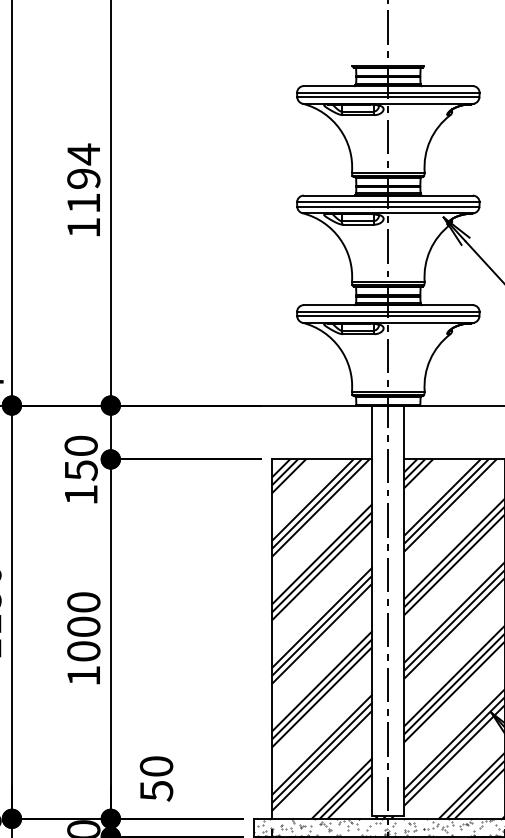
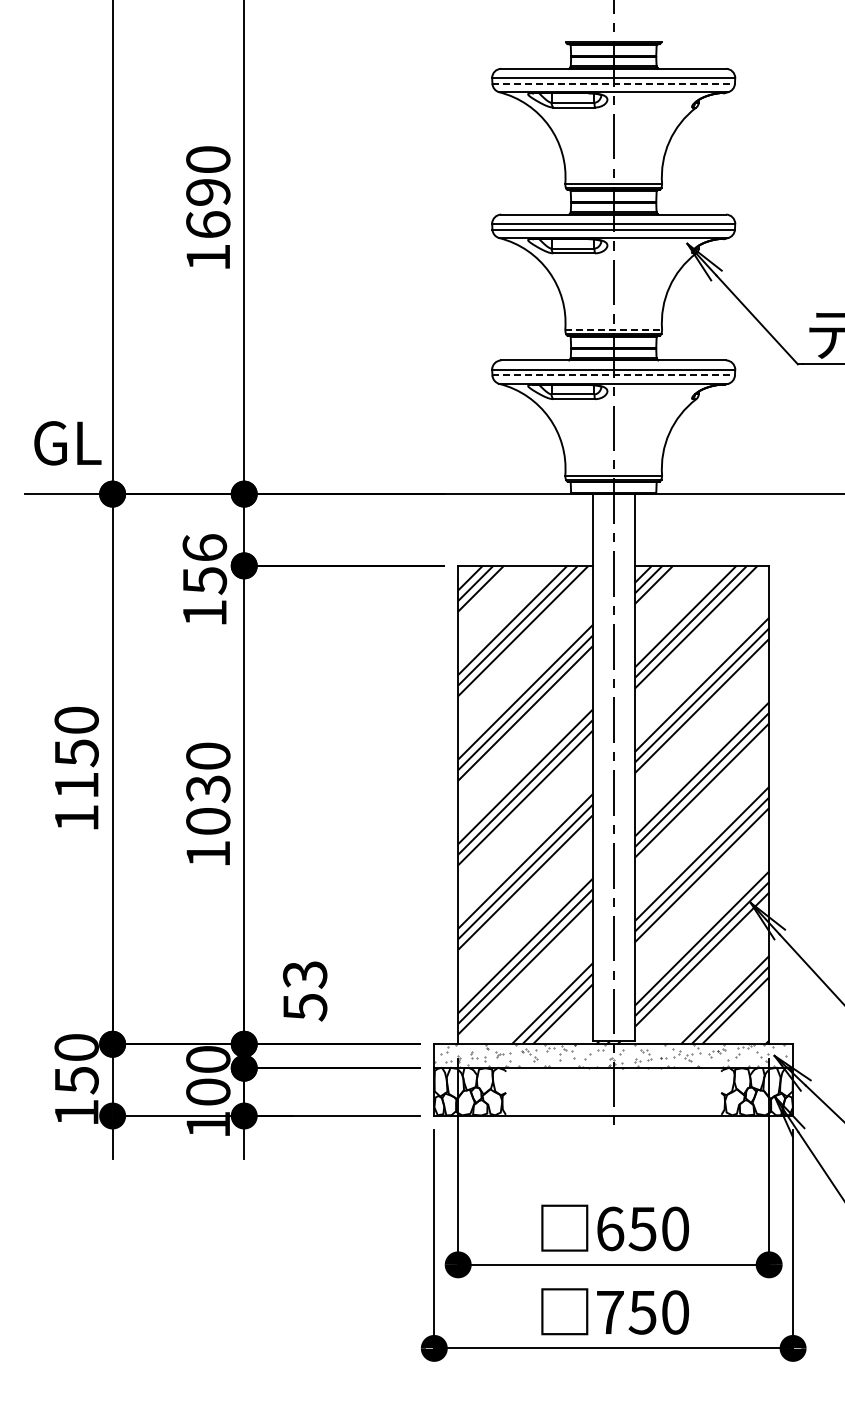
line: (388, 97) -> (614, 83), solid -> dashed
text: (83, 178) -> (208, 191), 1194 -> 1690
line: (388, 281) -> (614, 329), solid -> dashed
line: (388, 316) -> (614, 375), solid -> dashed
text: (80, 445) -> (204, 547), 150 -> 156
text: (83, 627) -> (208, 789), 1000 -> 1030
text: (156, 766) -> (305, 974), 50 -> 53

